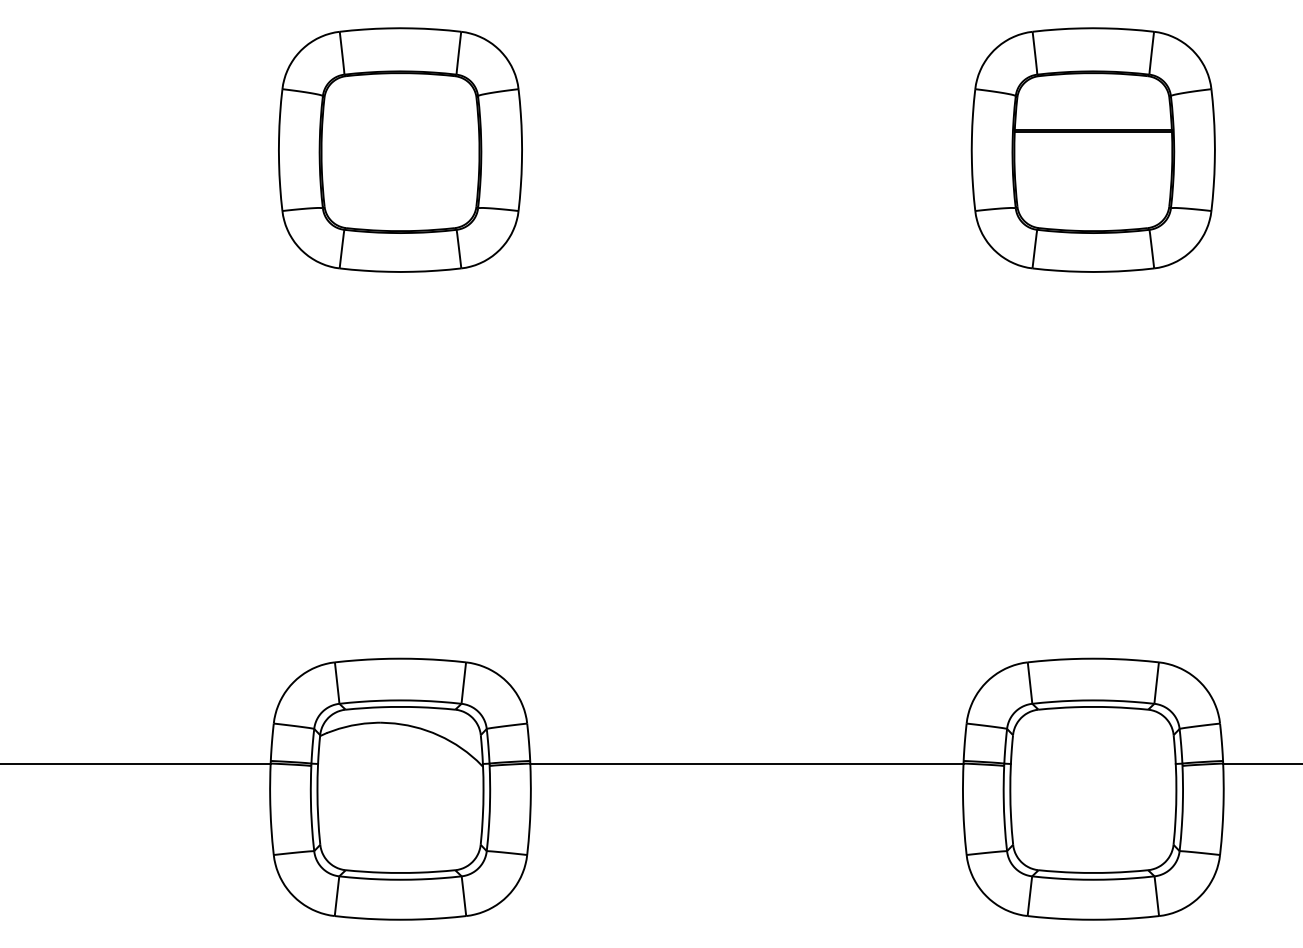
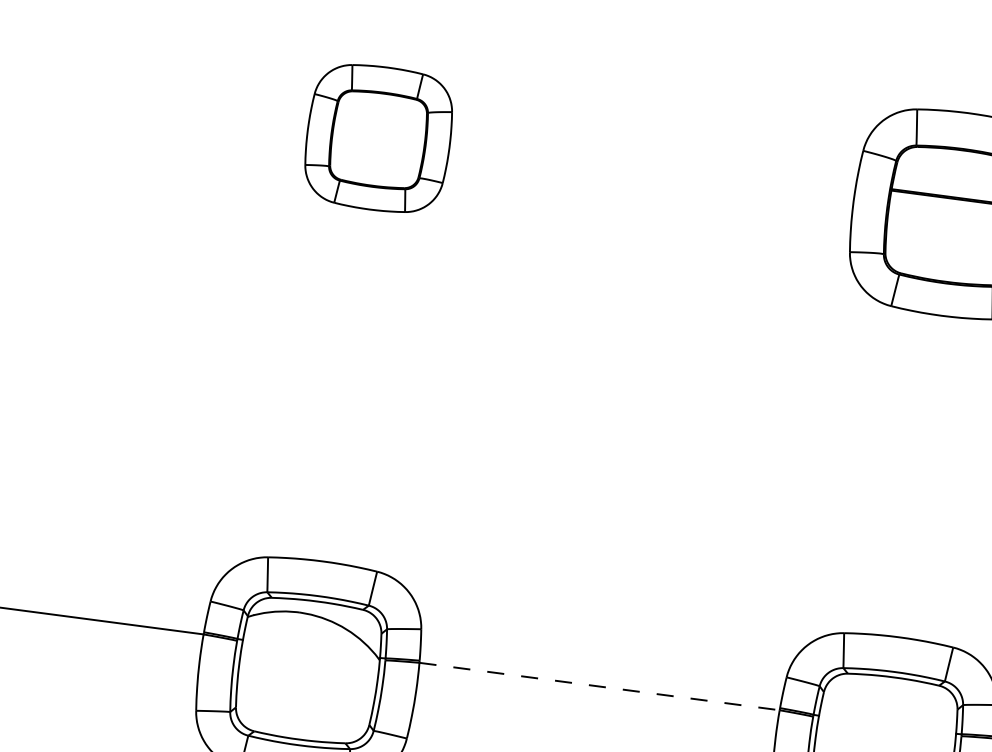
part: (400, 149) -> (378, 138), size x0.7
line: (746, 763) -> (599, 686), solid -> dashed

